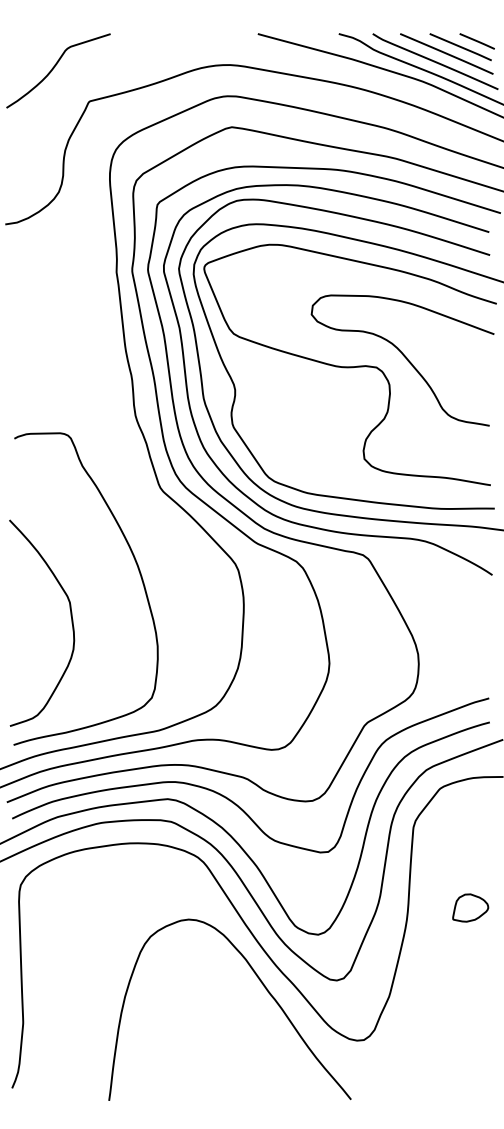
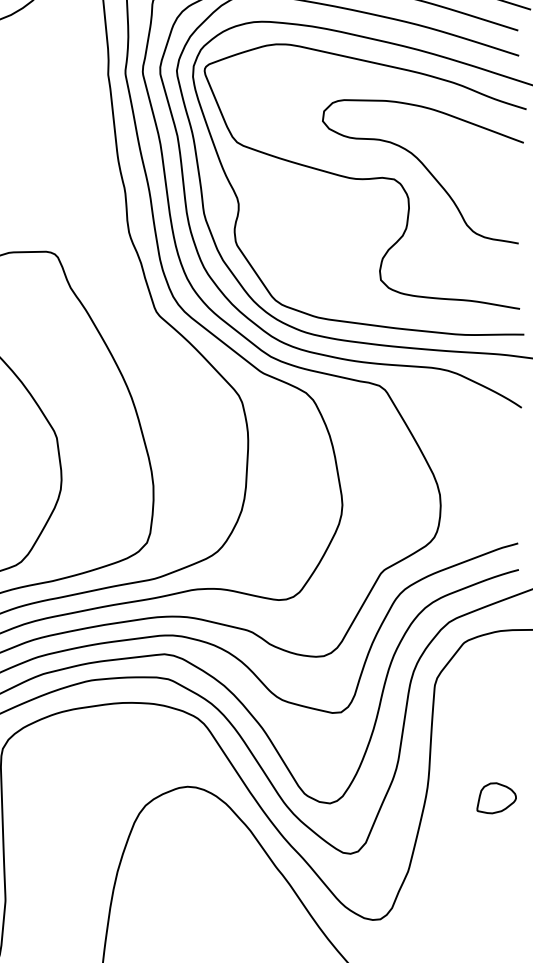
part: (470, 907) -> (496, 797), moved

